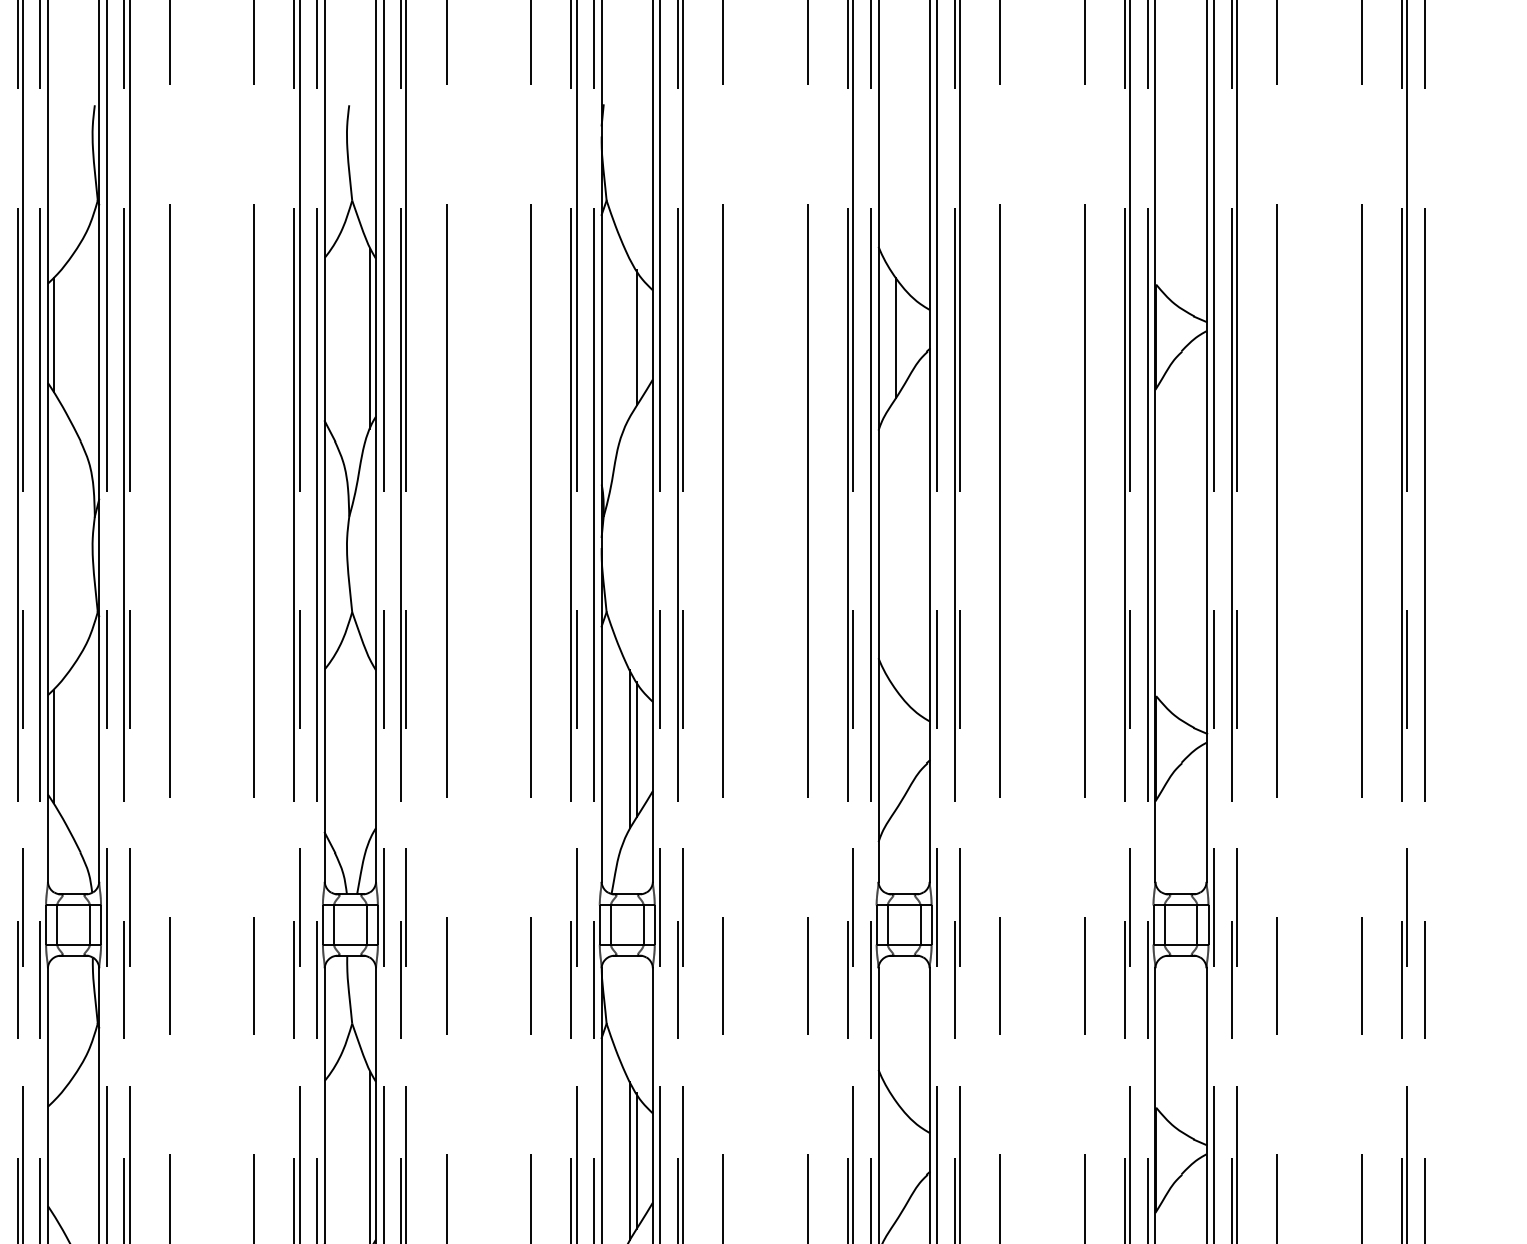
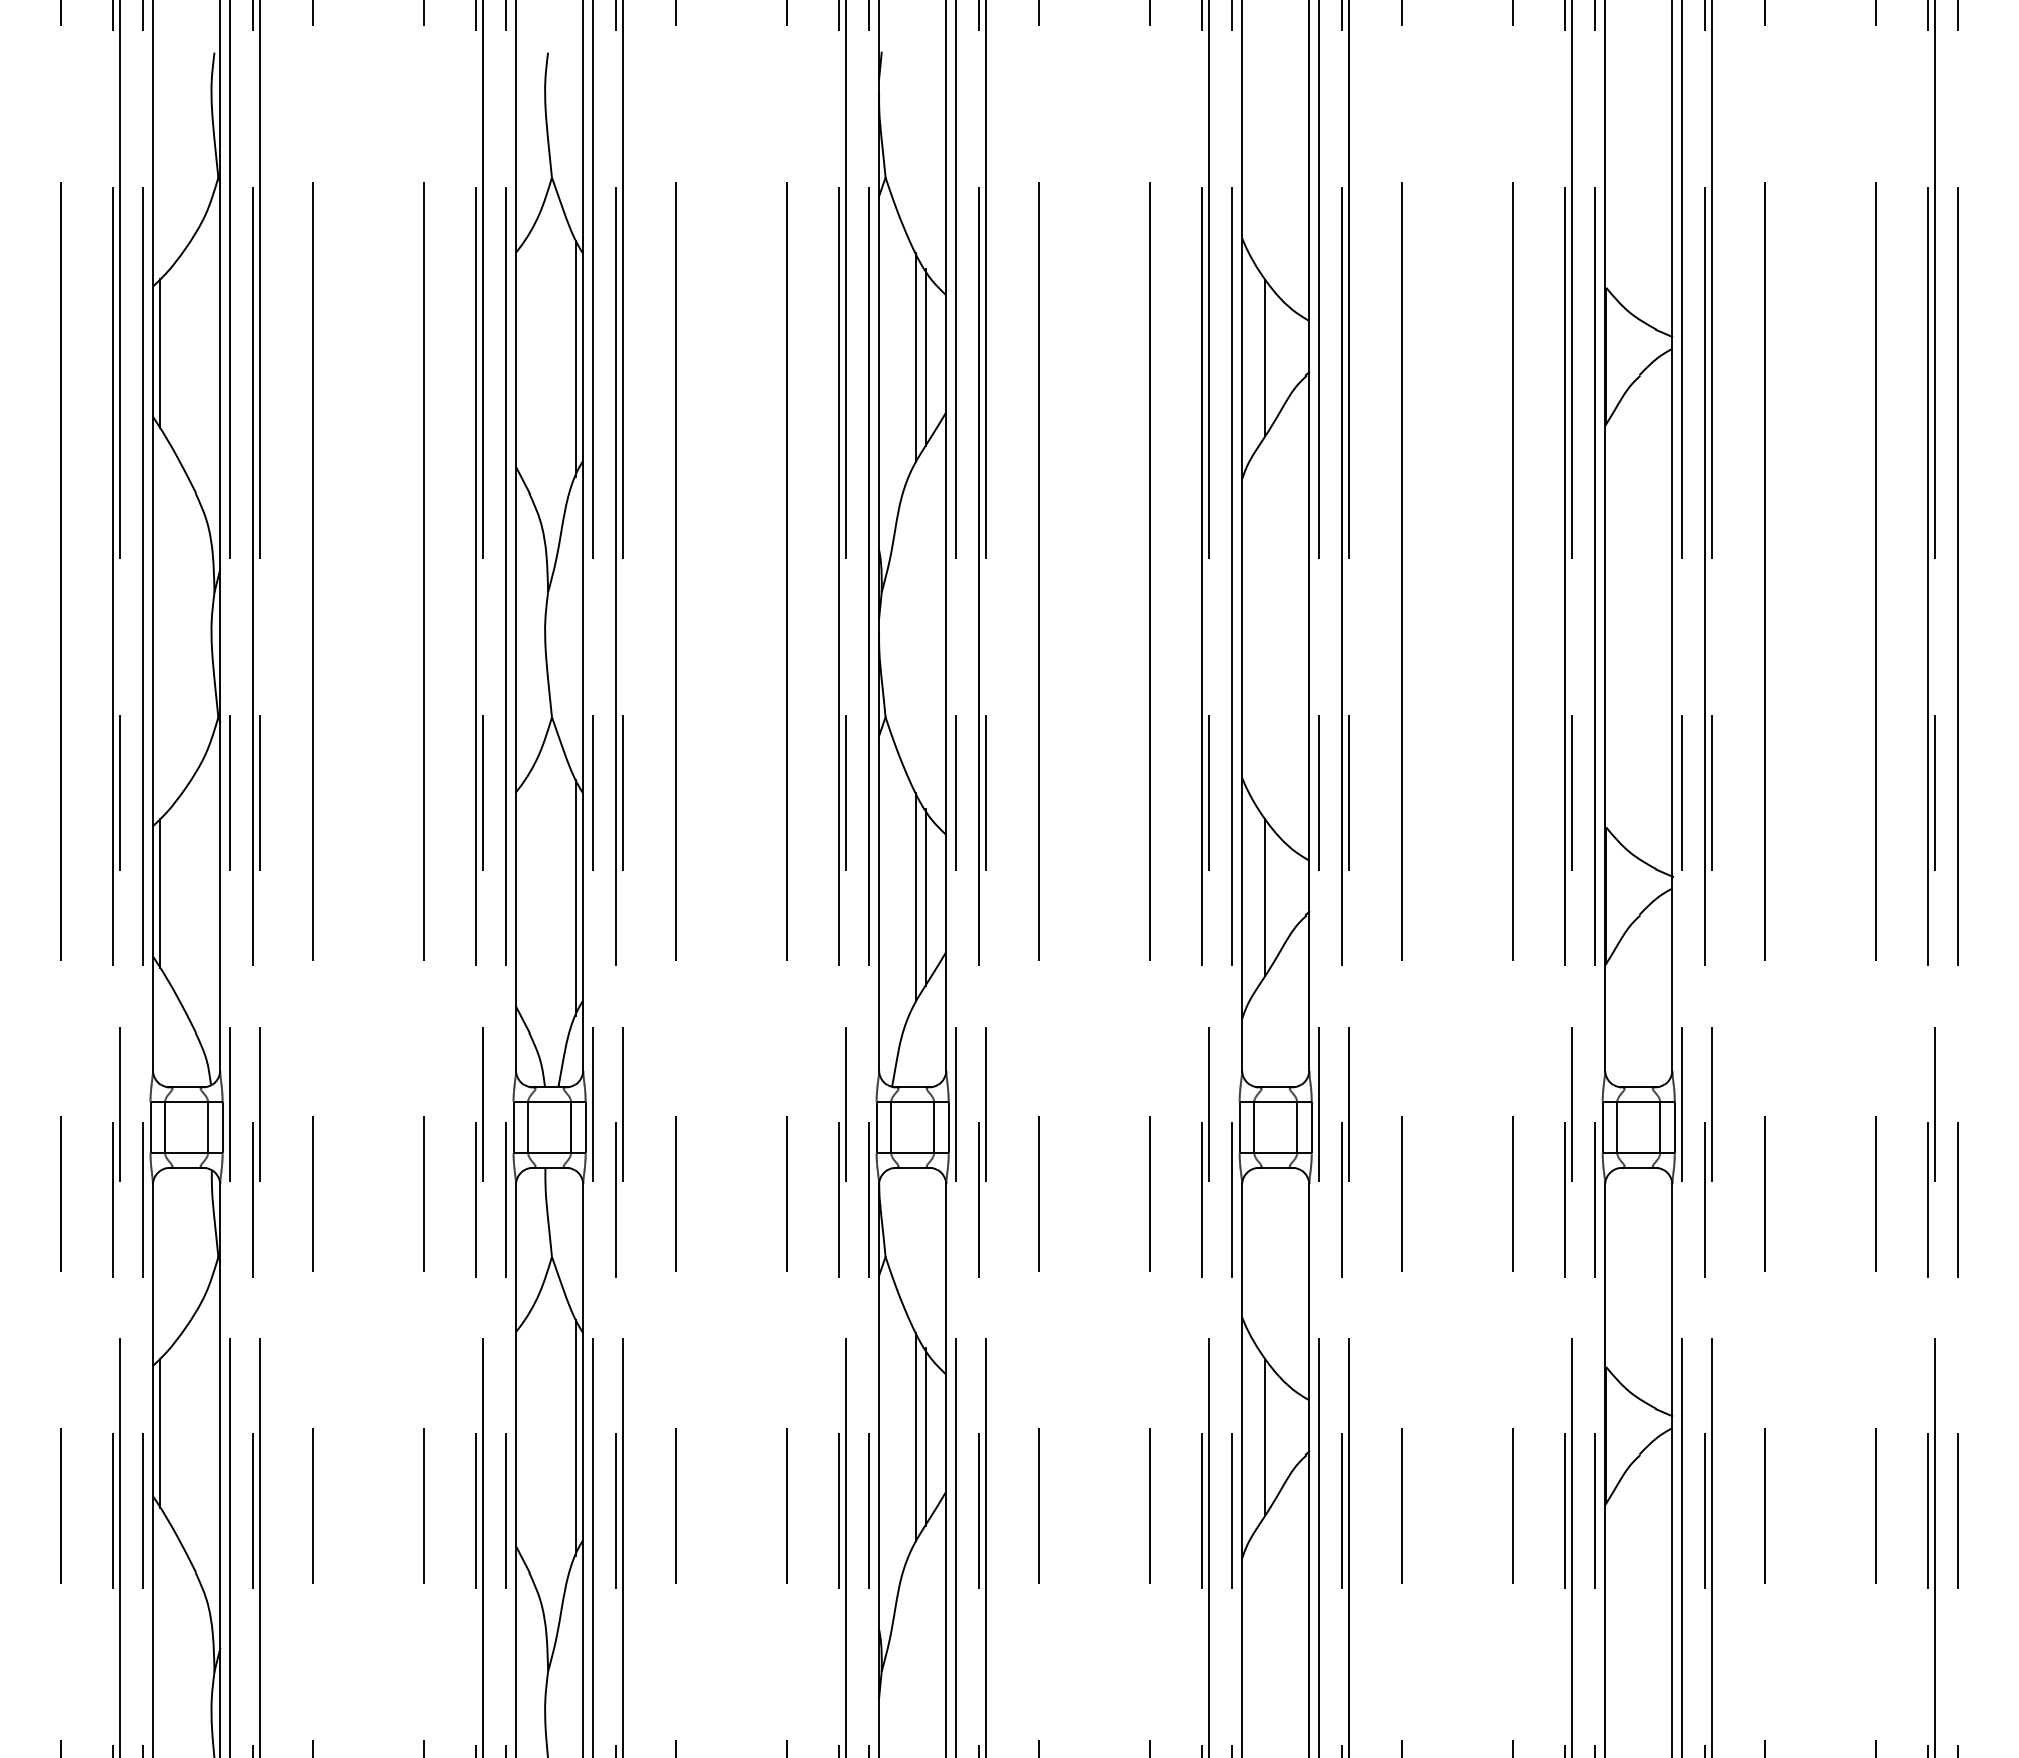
line: (629, 337) -> (915, 357), added
line: (896, 749) -> (1265, 897), added
line: (370, 750) -> (575, 898), added
line: (53, 1157) -> (160, 1432), added
line: (896, 1161) -> (1265, 1437), added

